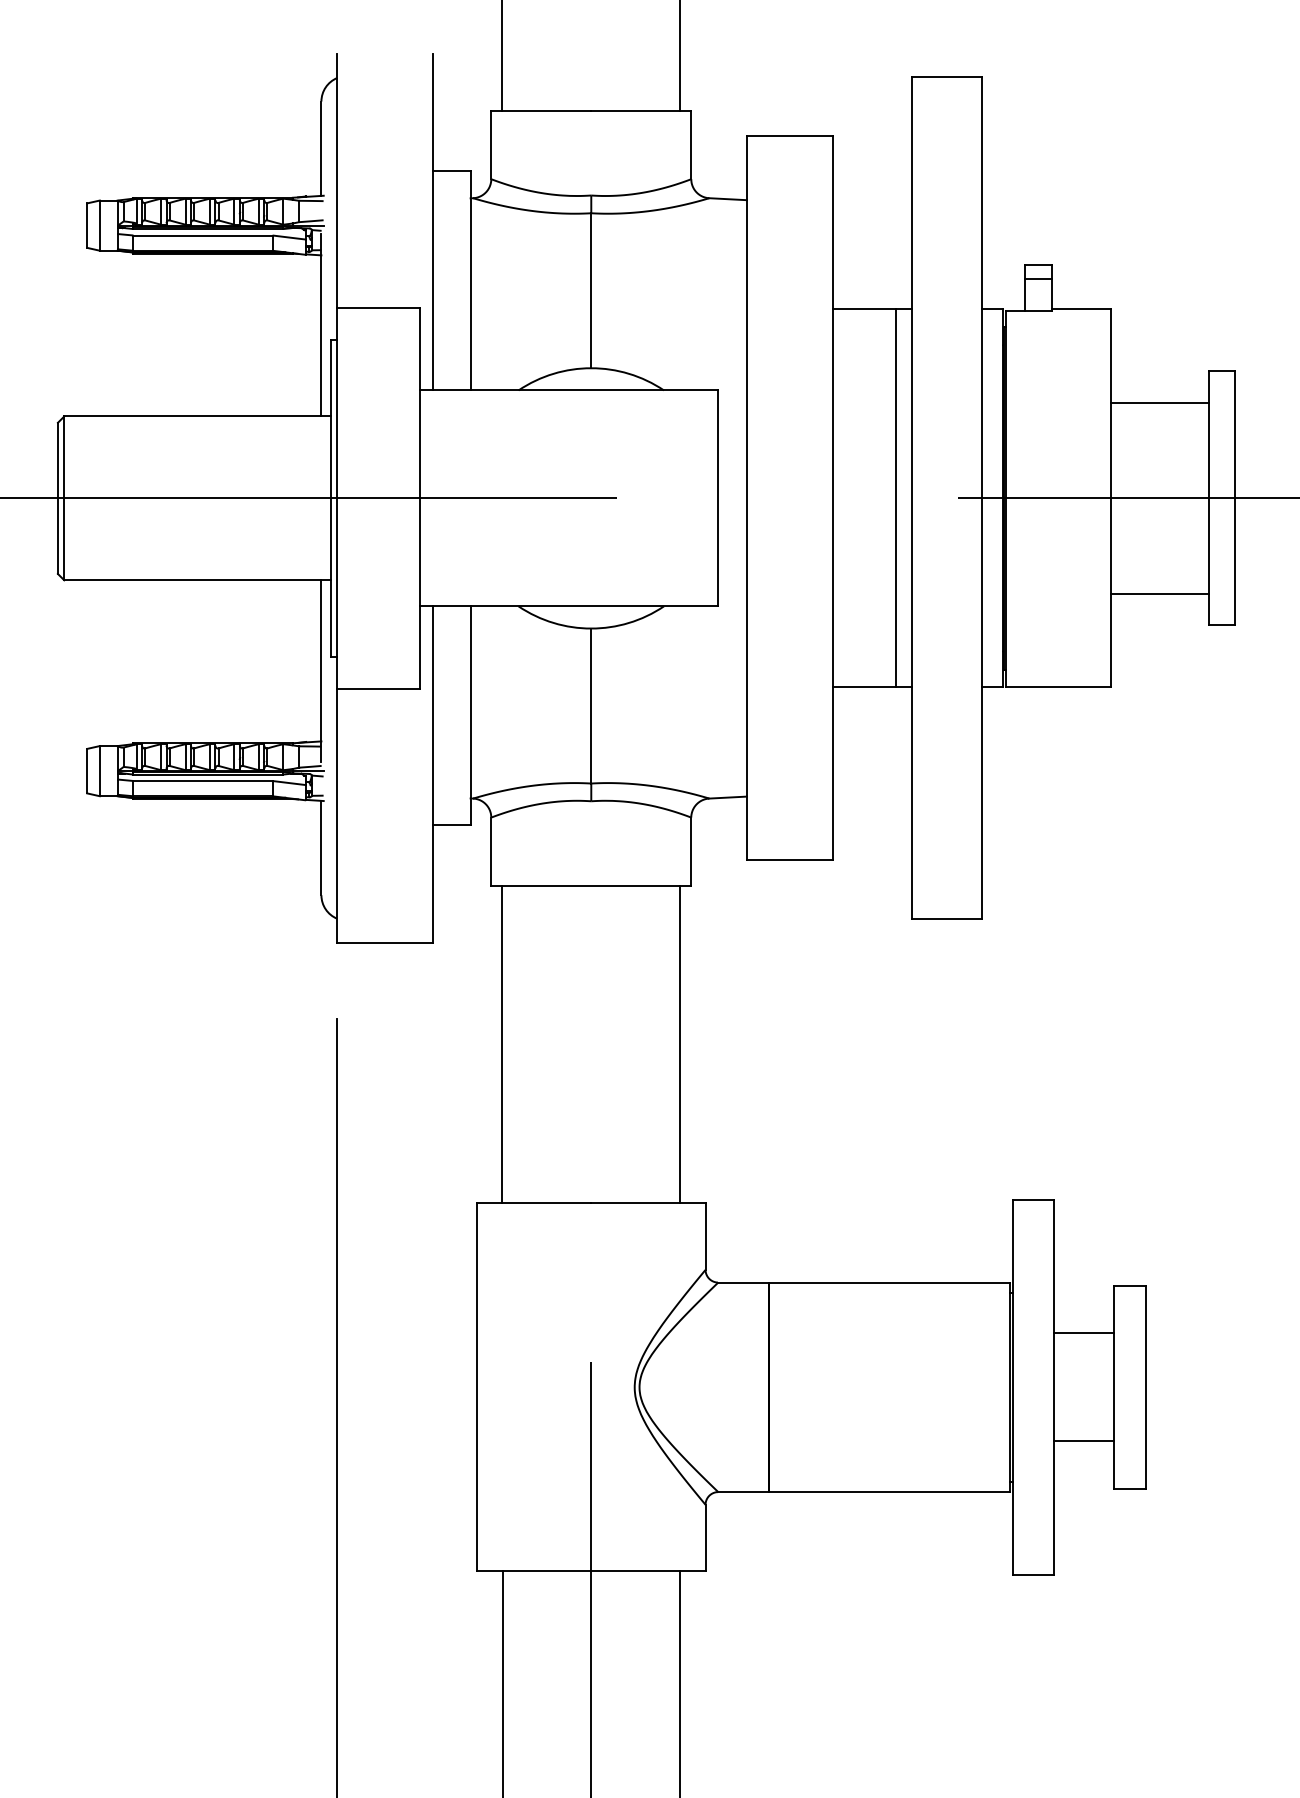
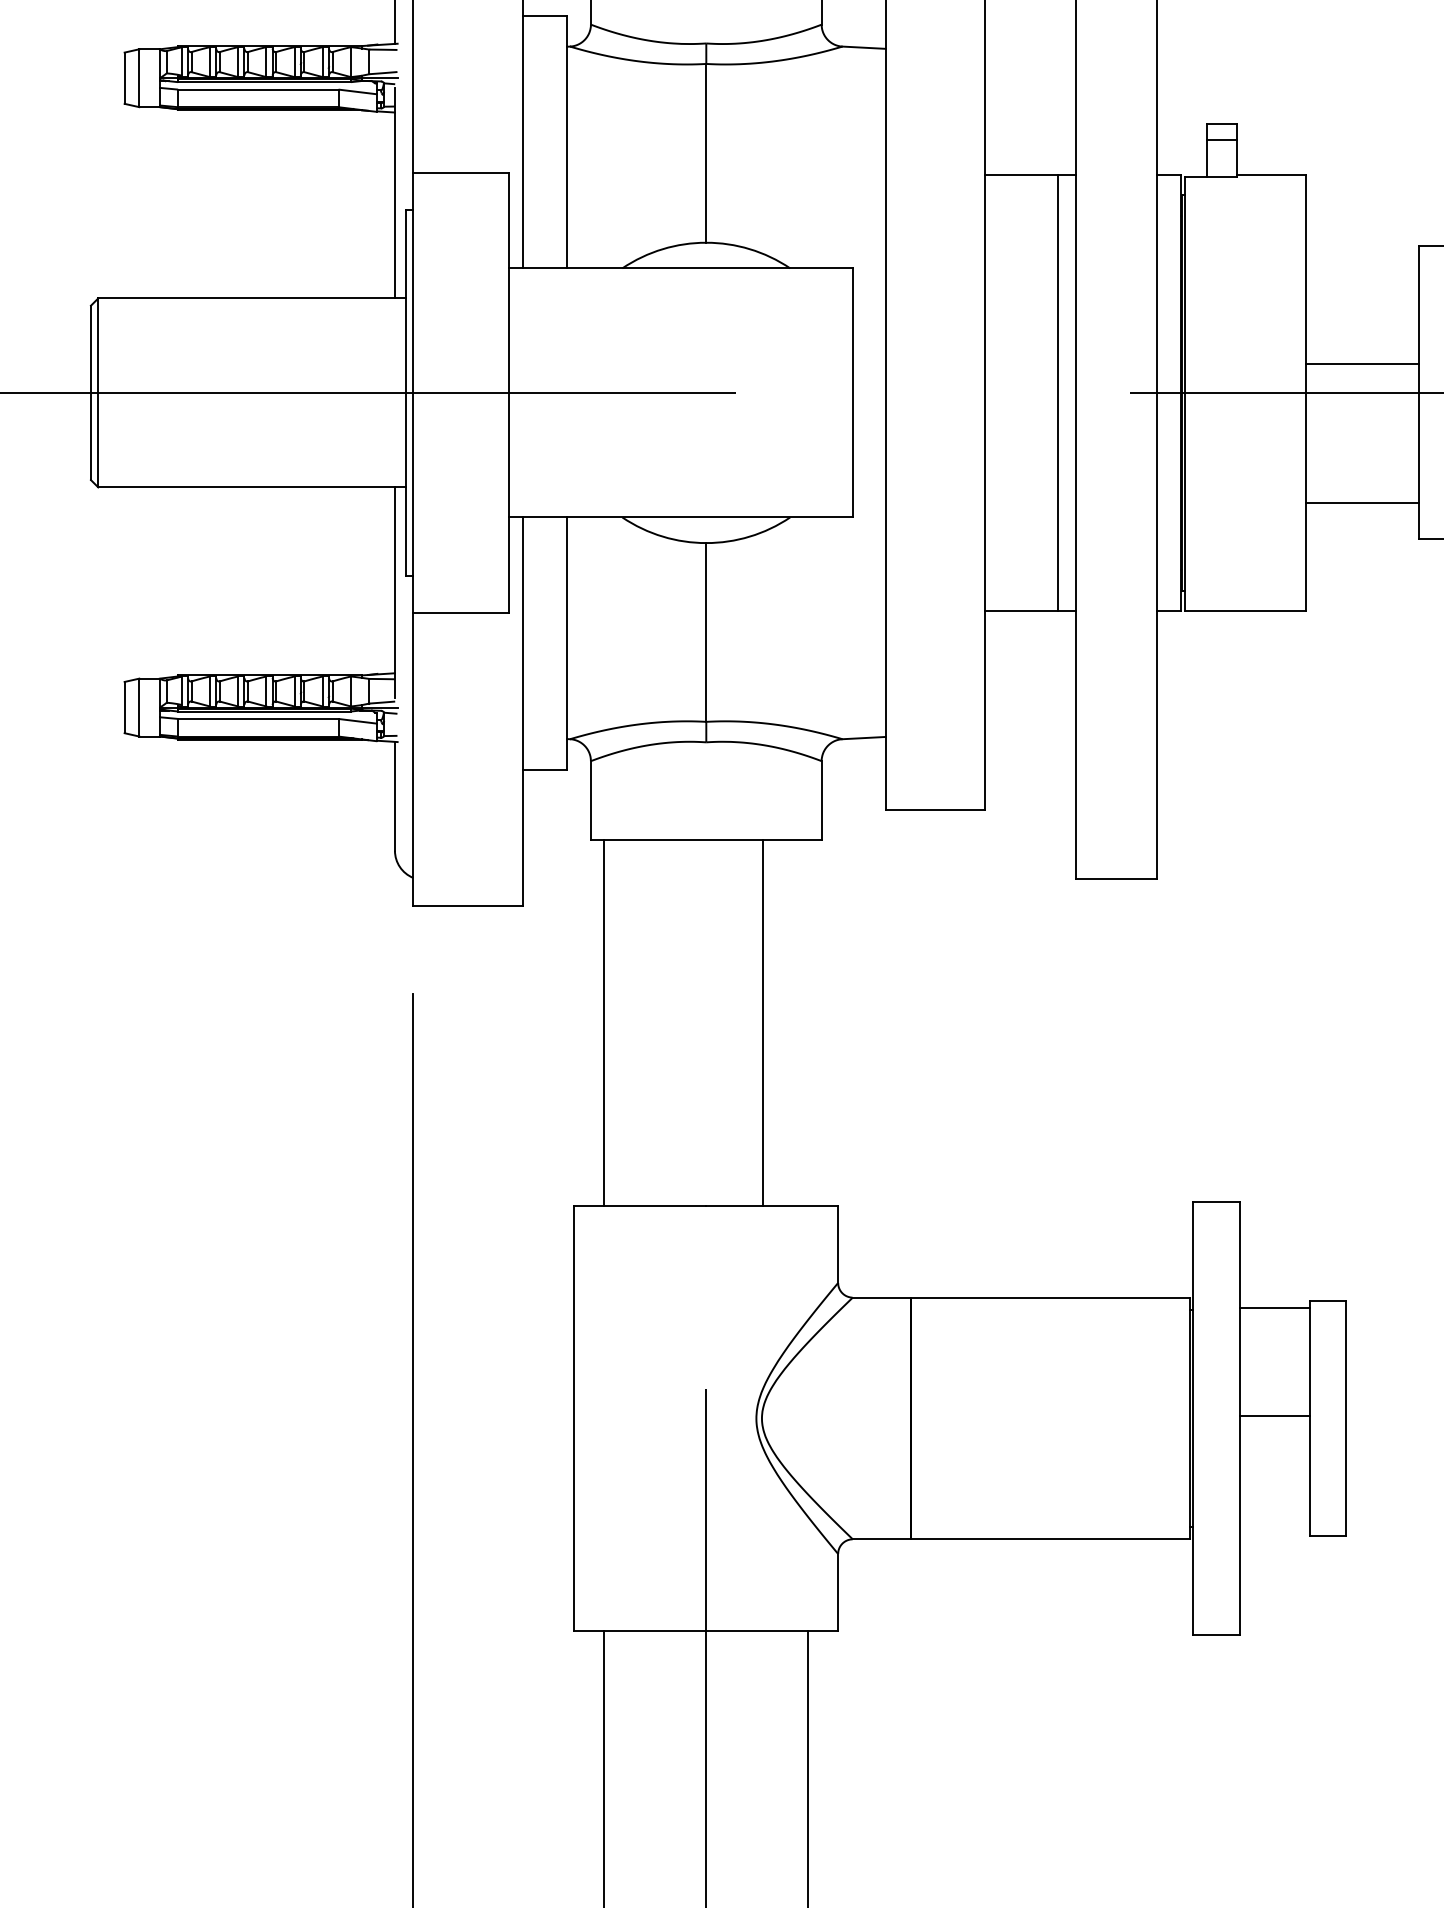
line: (1159, 403) -> (1361, 364), moved
line: (680, 1044) -> (763, 1022), moved
line: (1084, 1333) -> (1275, 1307), moved
line: (1084, 1441) -> (1275, 1416), moved

